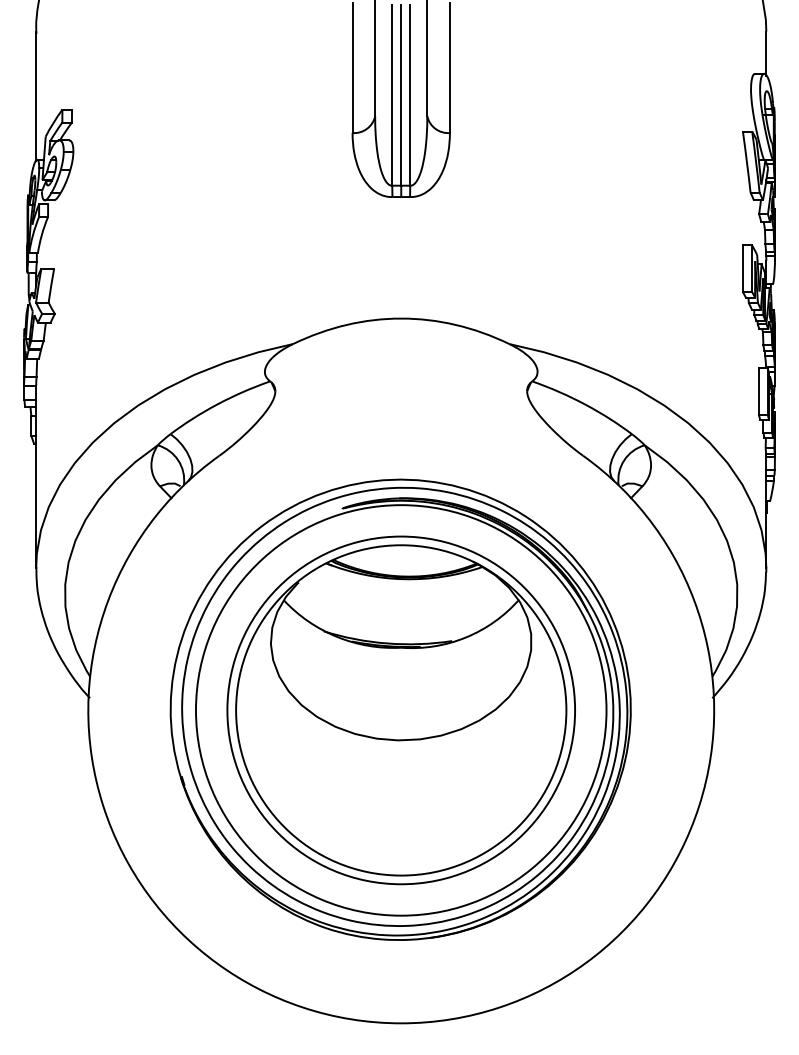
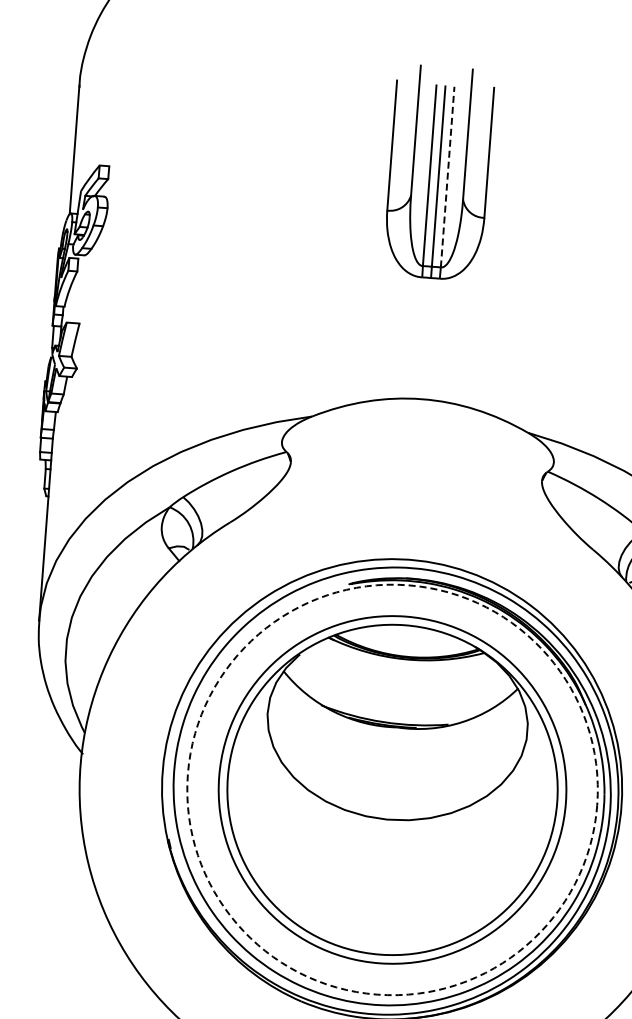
line: (410, 95) -> (447, 177), solid -> dashed
circle: (400, 710) -> (391, 789), solid -> dashed

